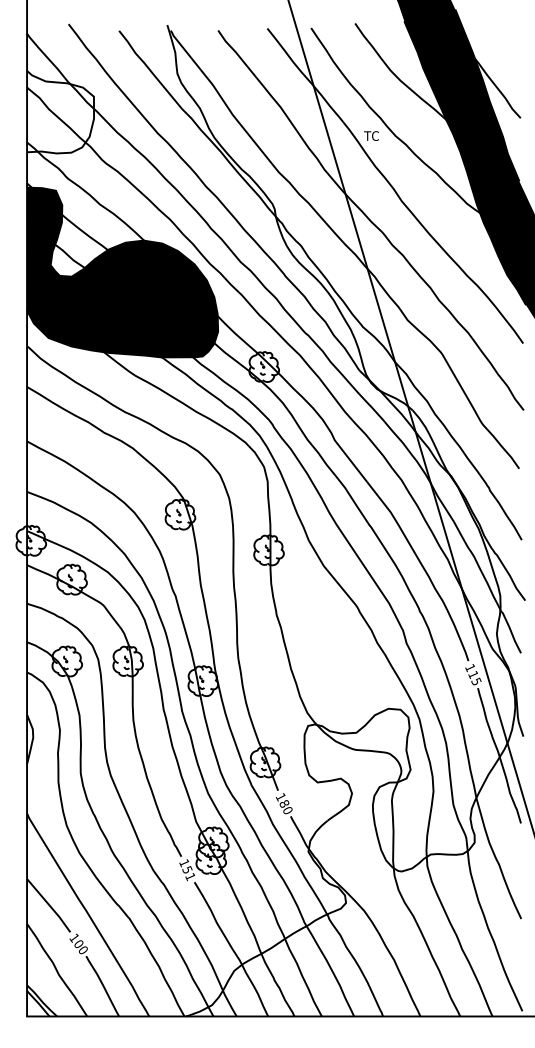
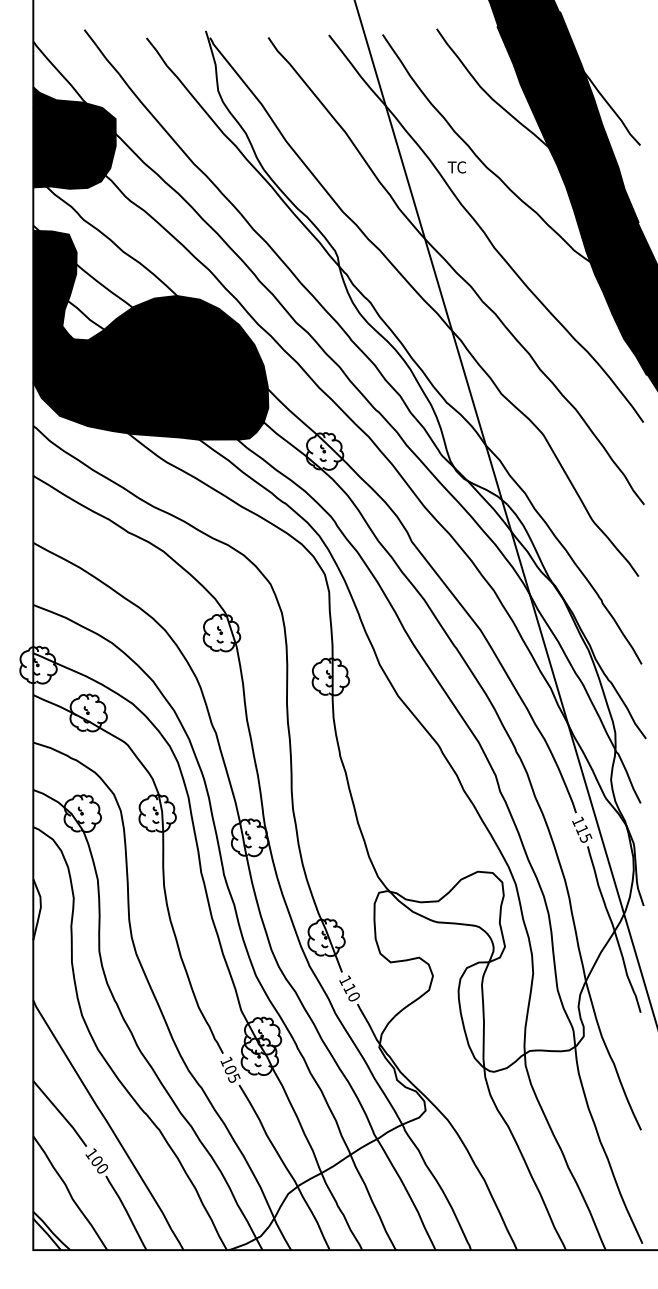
fill: (60, 111) -> (74, 137), added
text: (284, 804) -> (349, 989), 180 -> 110
text: (188, 873) -> (231, 1074), 151 -> 105

